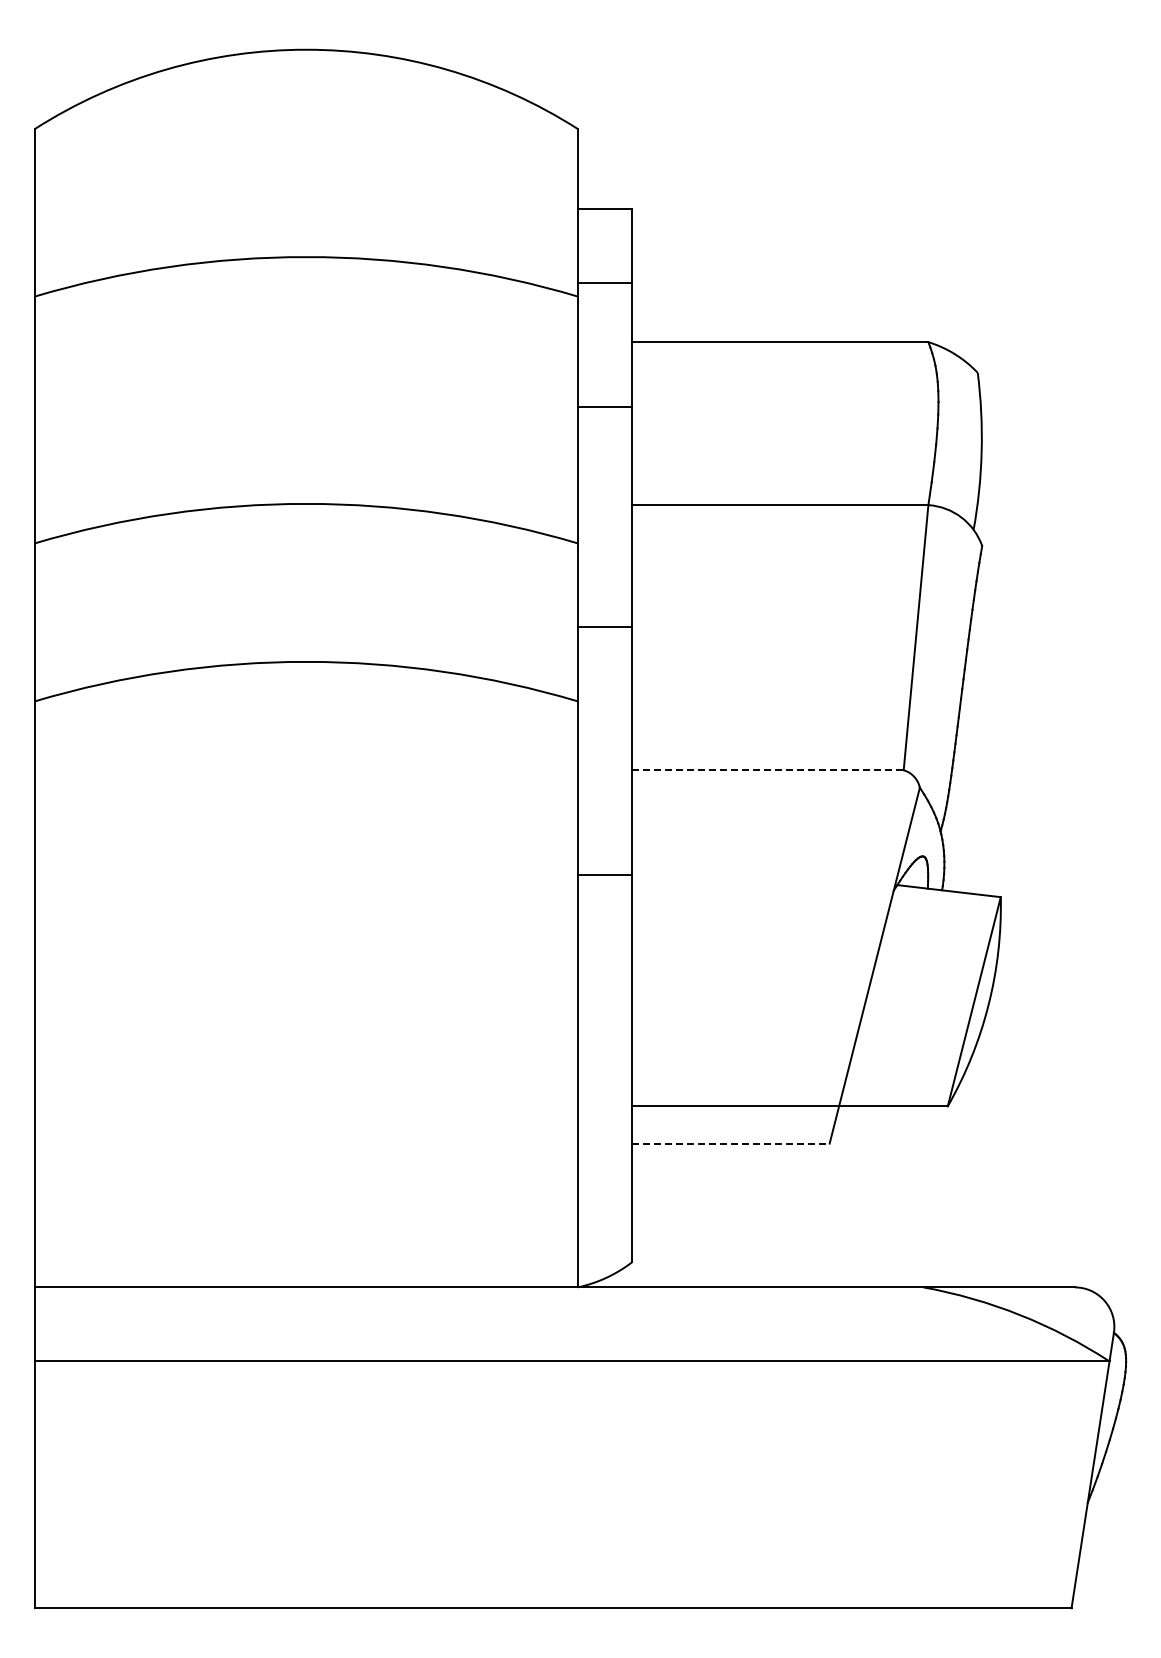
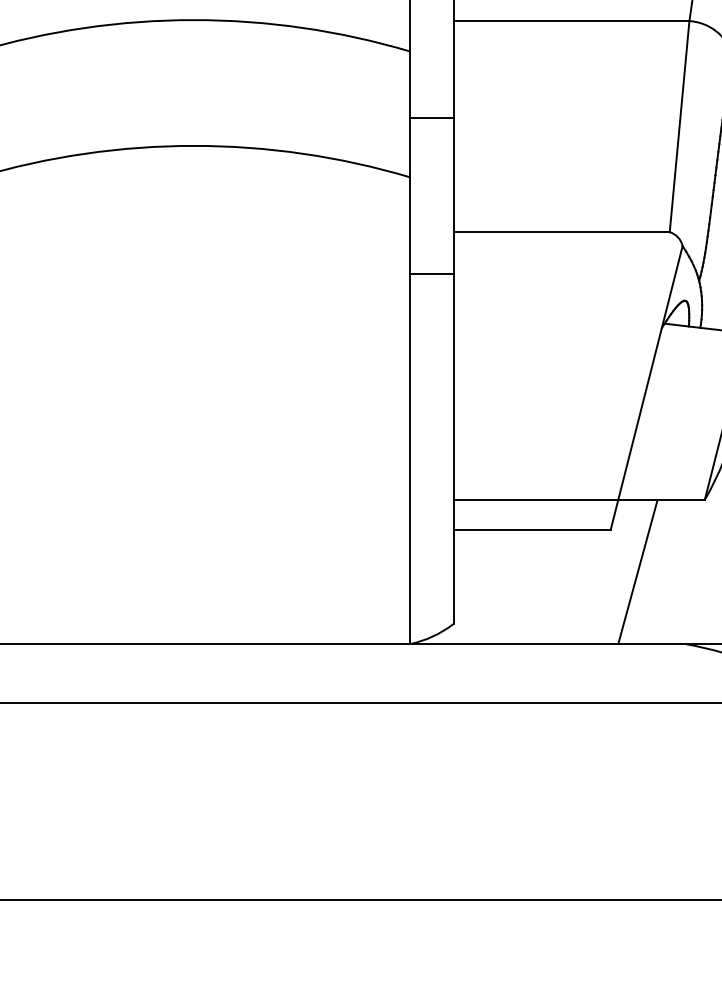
line: (767, 770) -> (561, 232), dashed -> solid
line: (604, 874) -> (431, 273), moved
line: (730, 1143) -> (531, 529), dashed -> solid
line: (863, 1196) -> (637, 571), added

